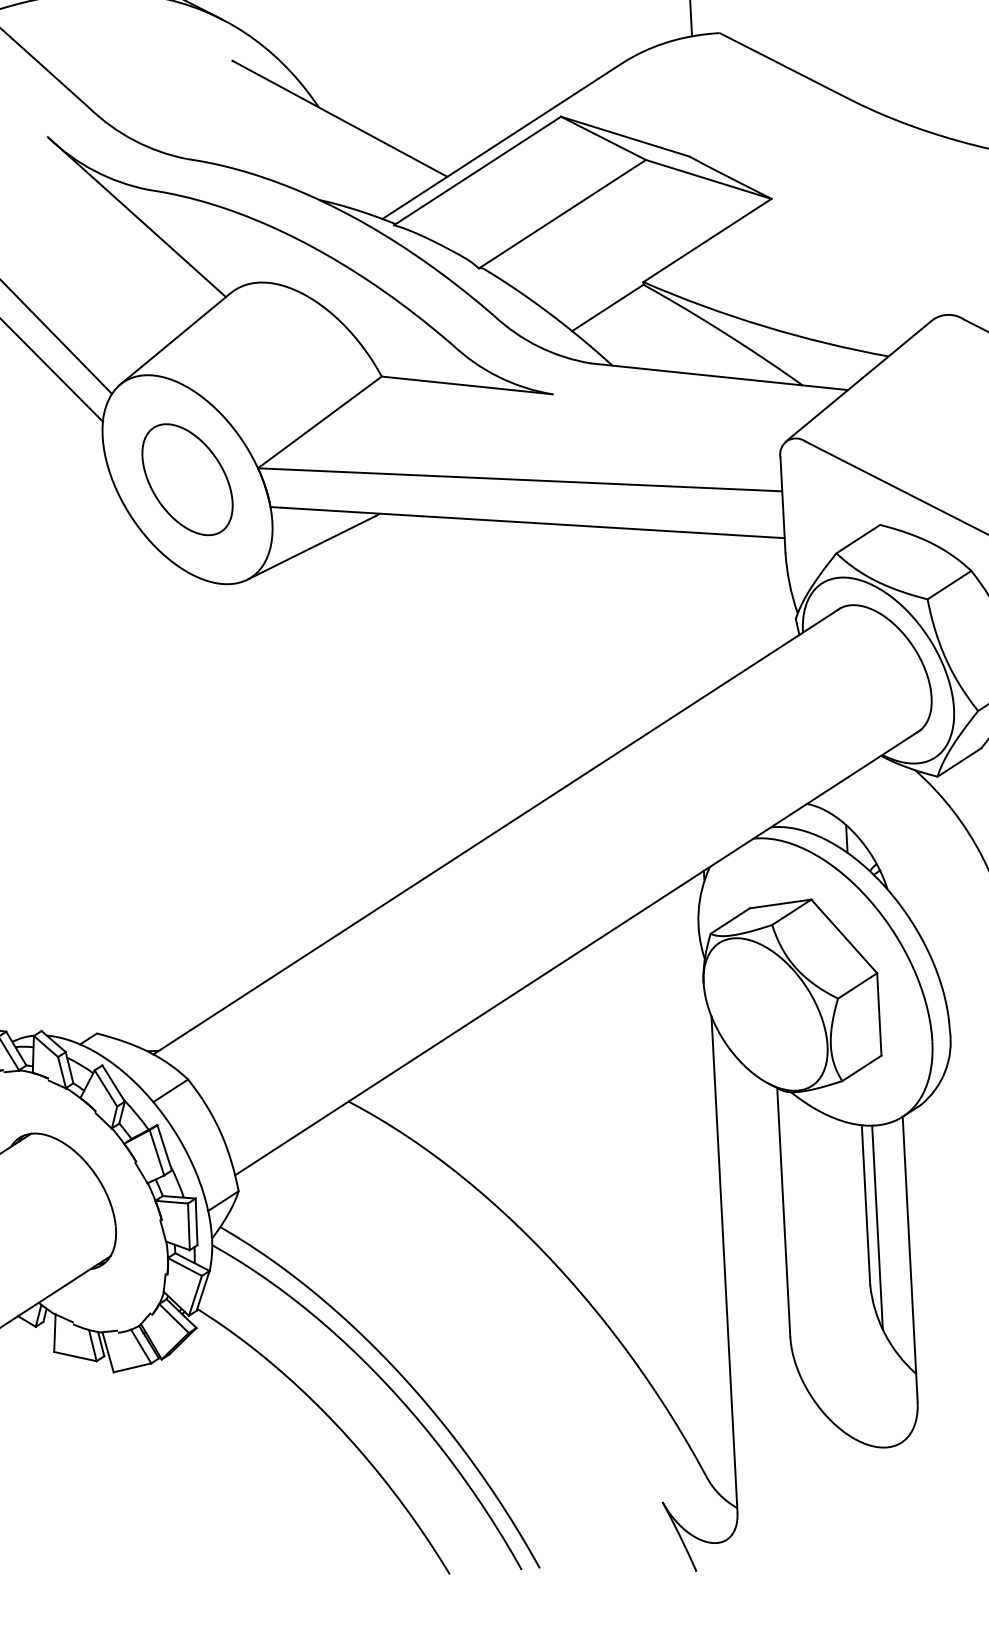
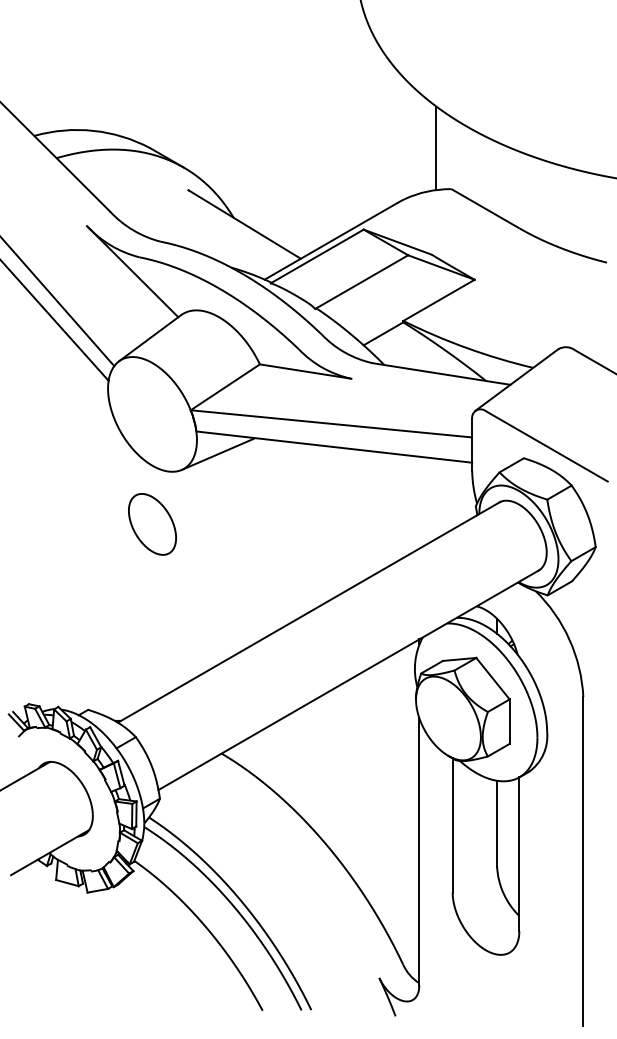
part: (187, 479) -> (152, 524), moved
line: (877, 1227) -> (502, 836), removed

